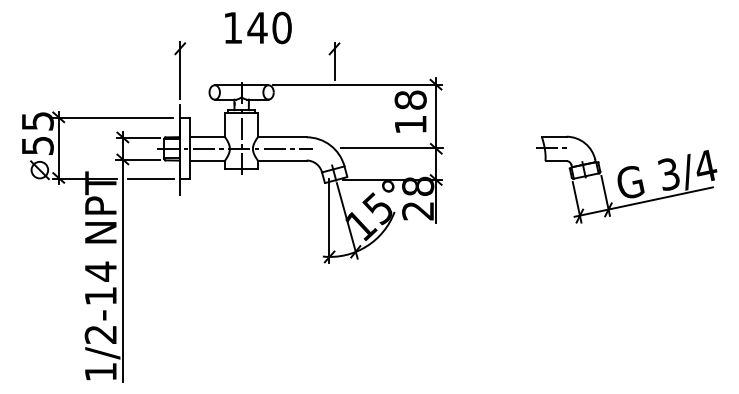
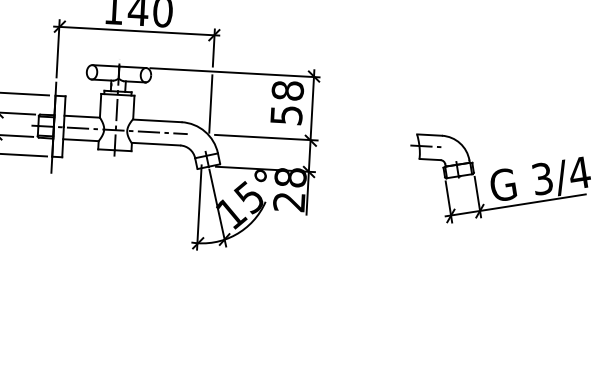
line: (256, 48) -> (136, 30), added
line: (334, 117) -> (210, 103), added
text: (410, 124) -> (286, 115), 18 -> 58

